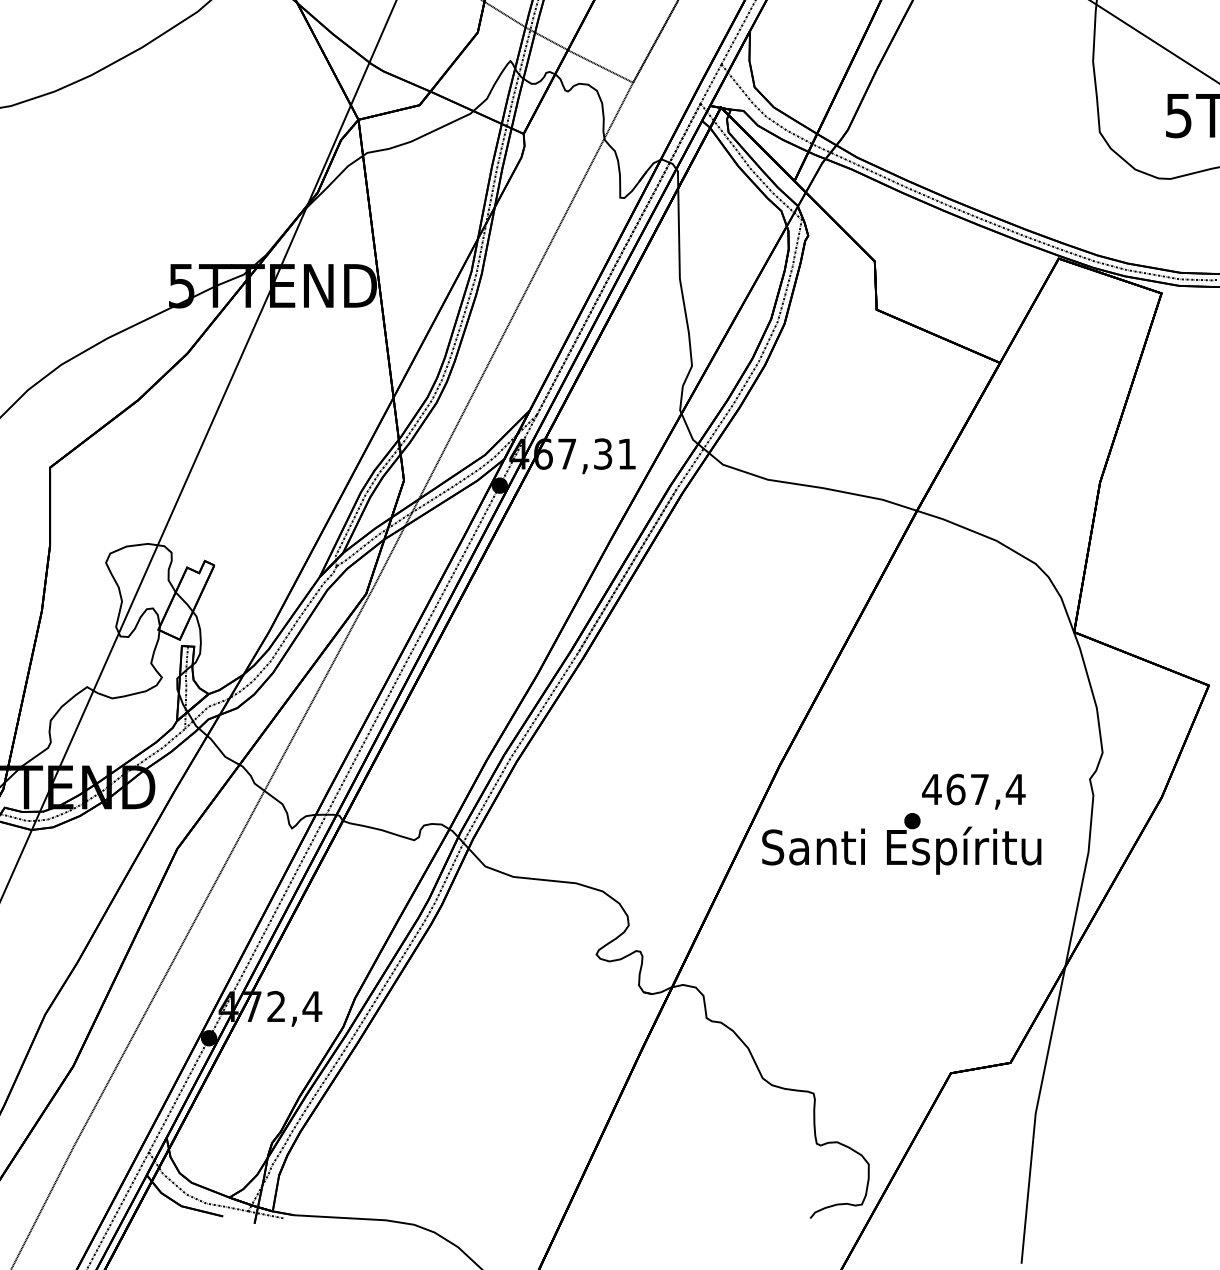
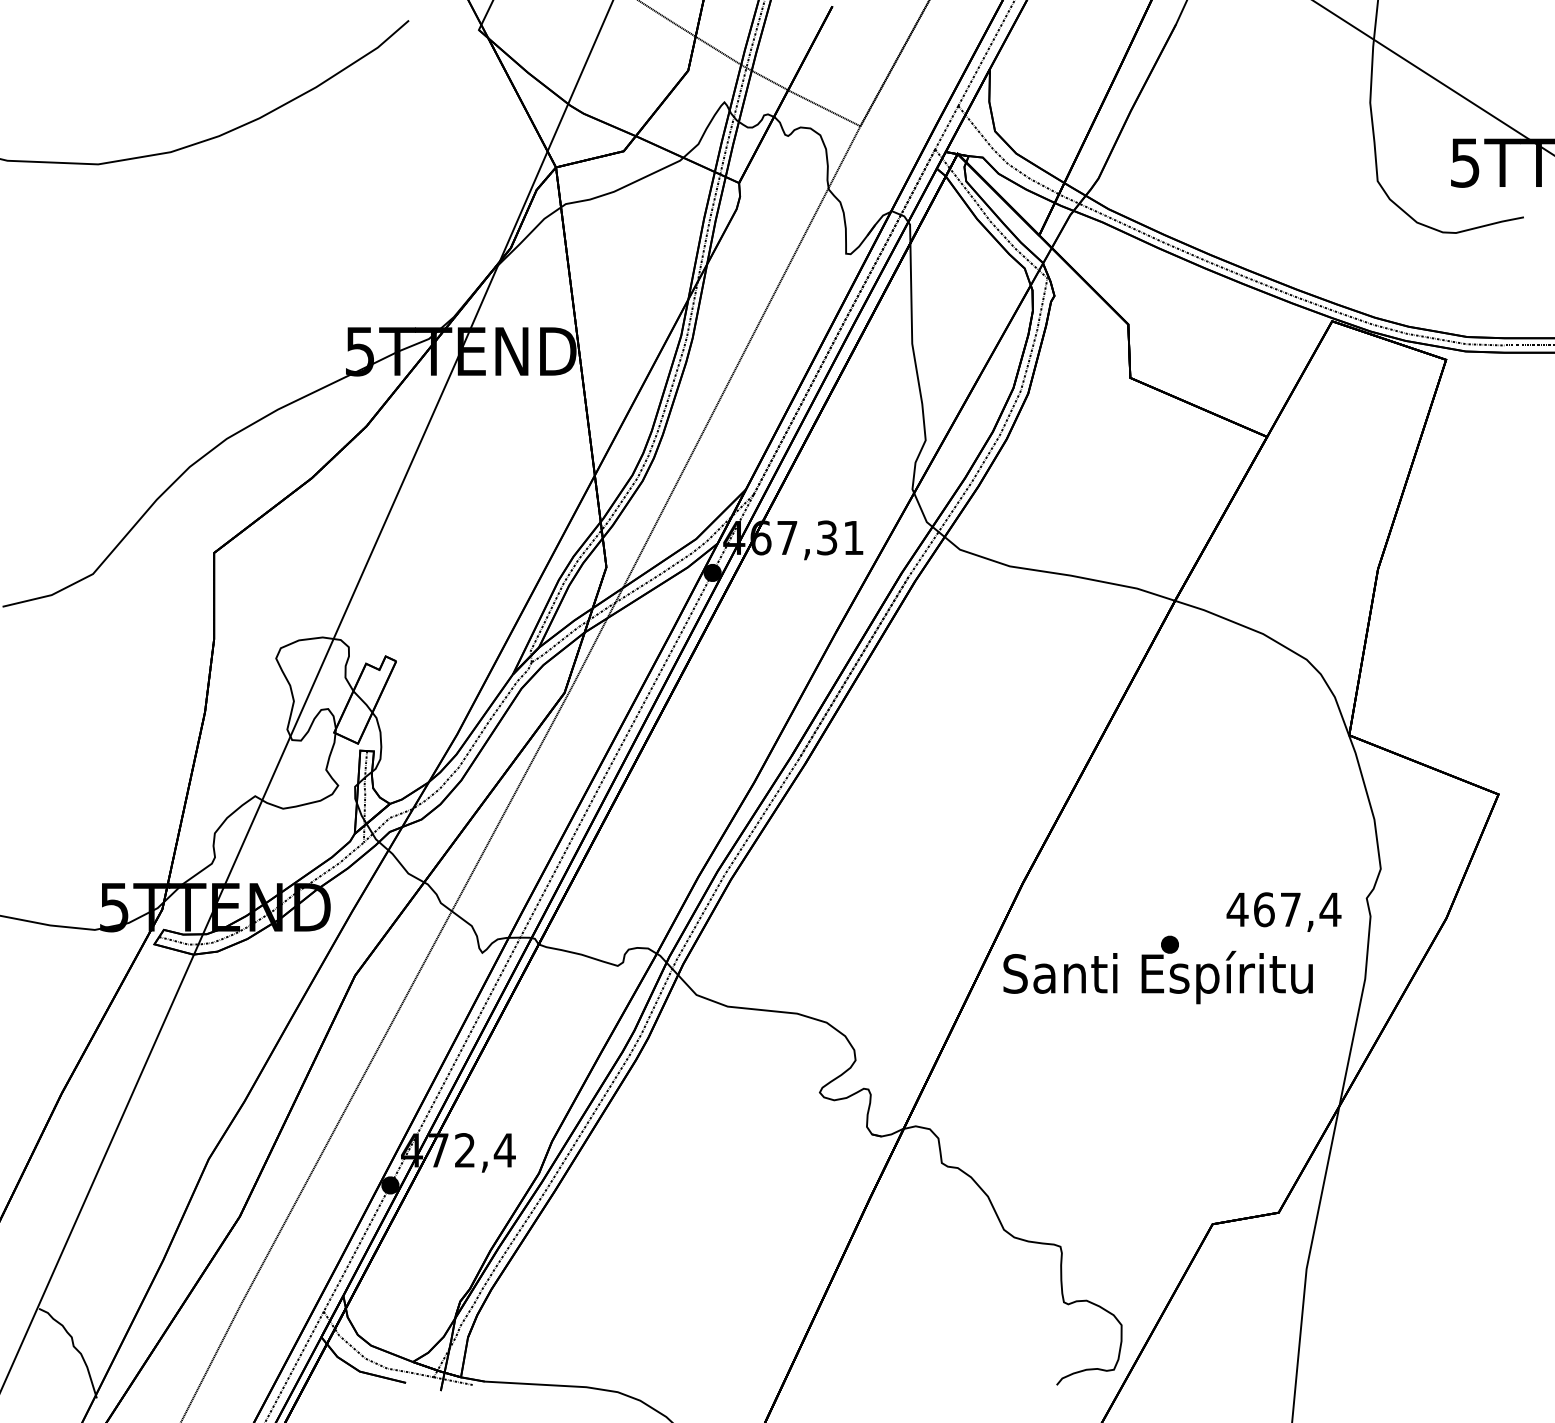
text: (973, 791) -> (1283, 911), moved

